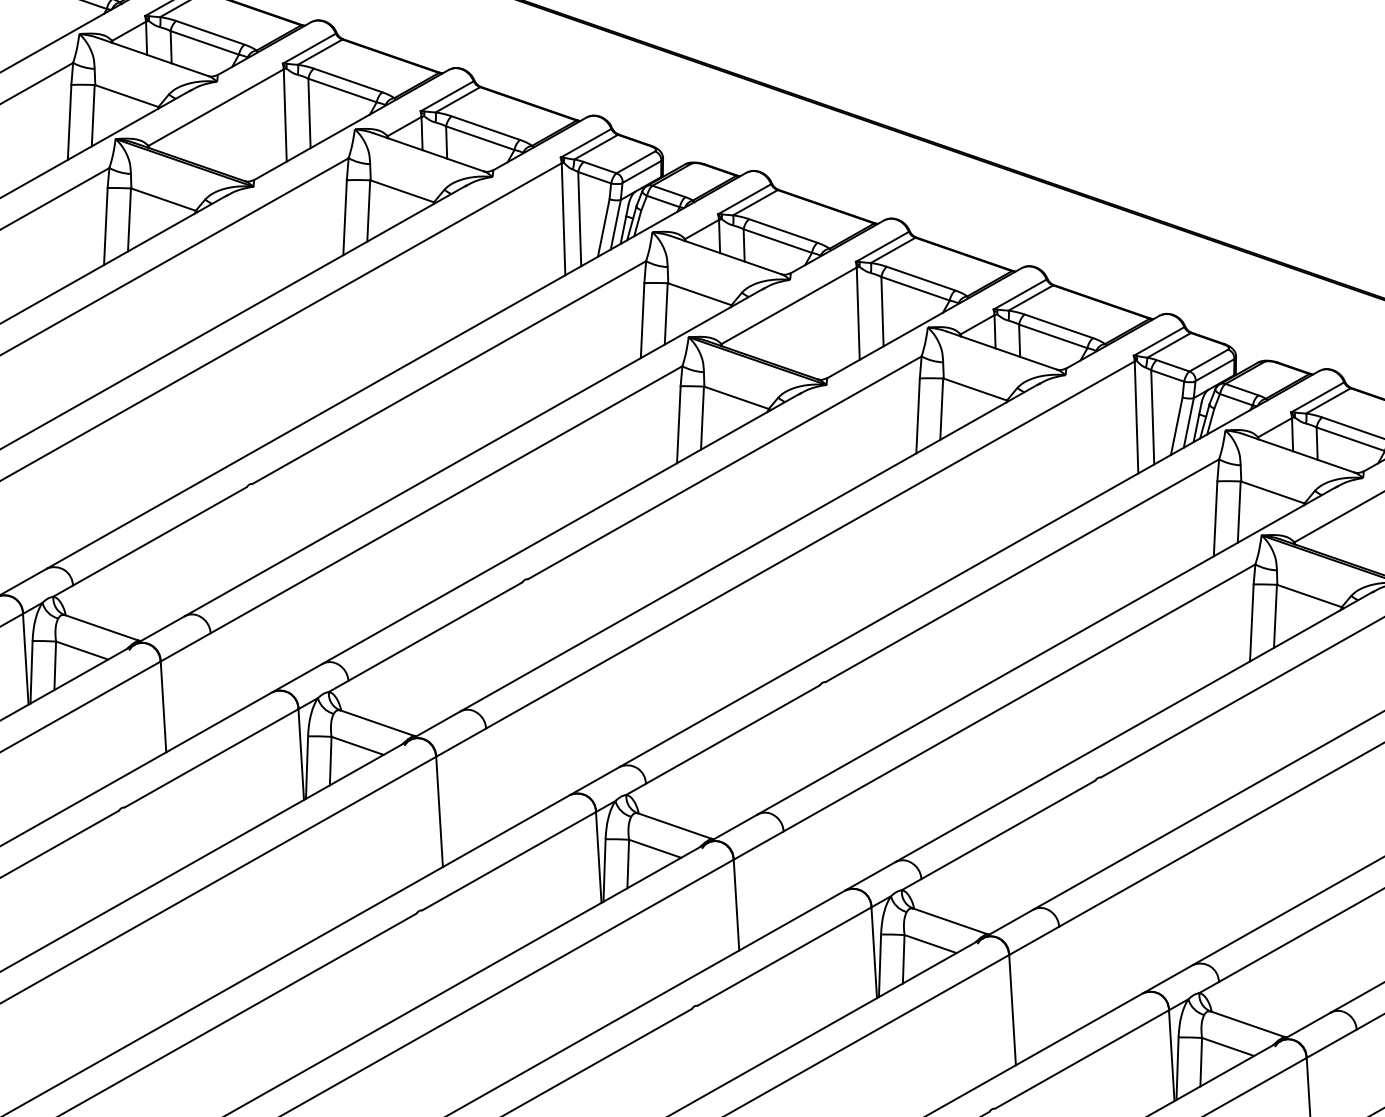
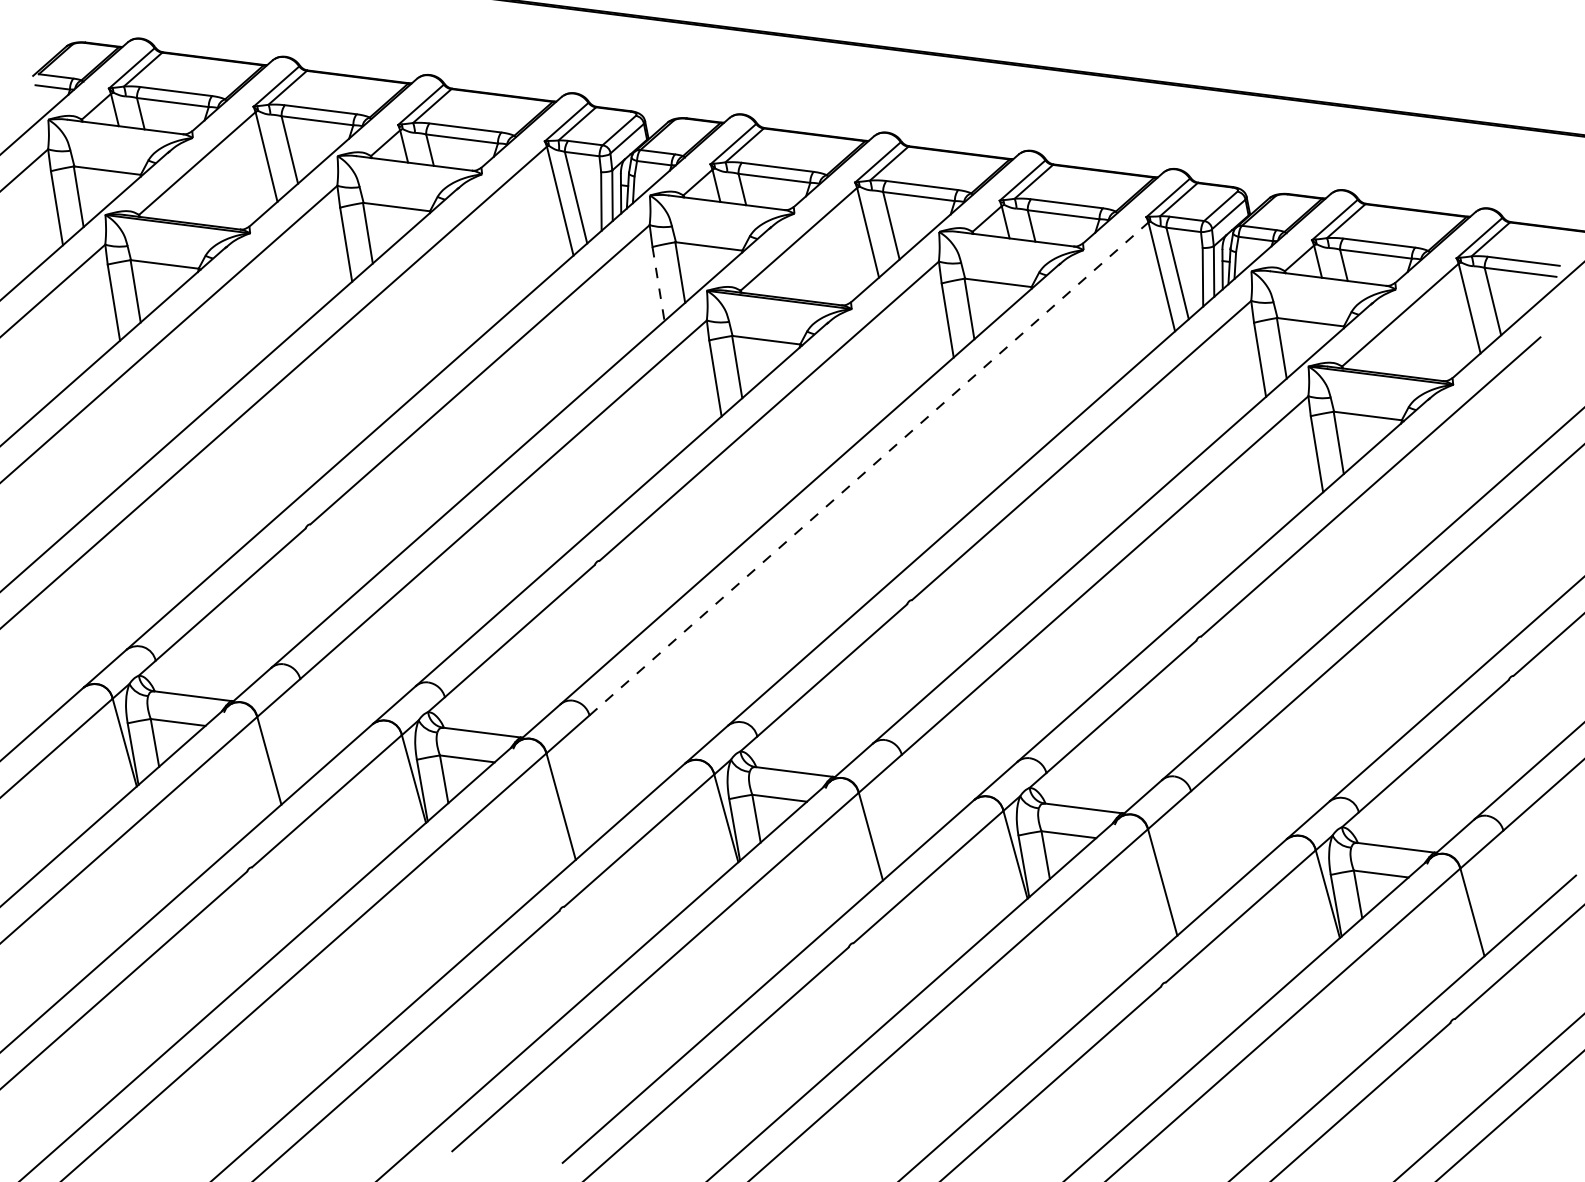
line: (642, 321) -> (658, 284), solid -> dashed
line: (811, 544) -> (869, 468), solid -> dashed

